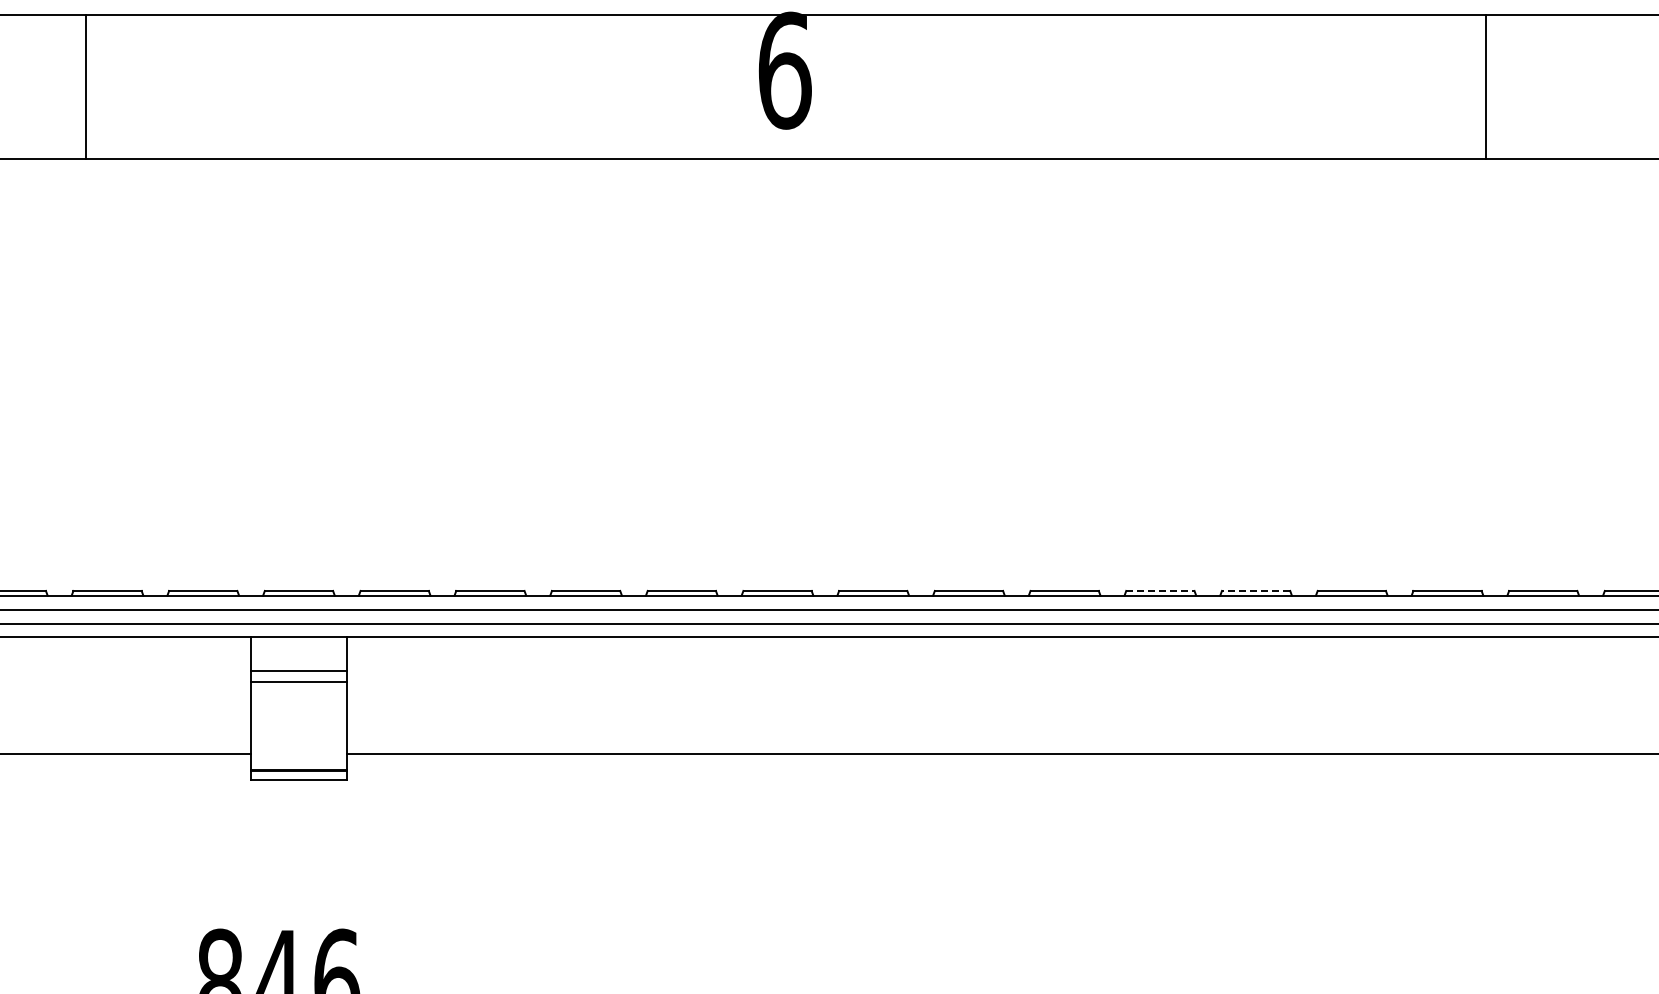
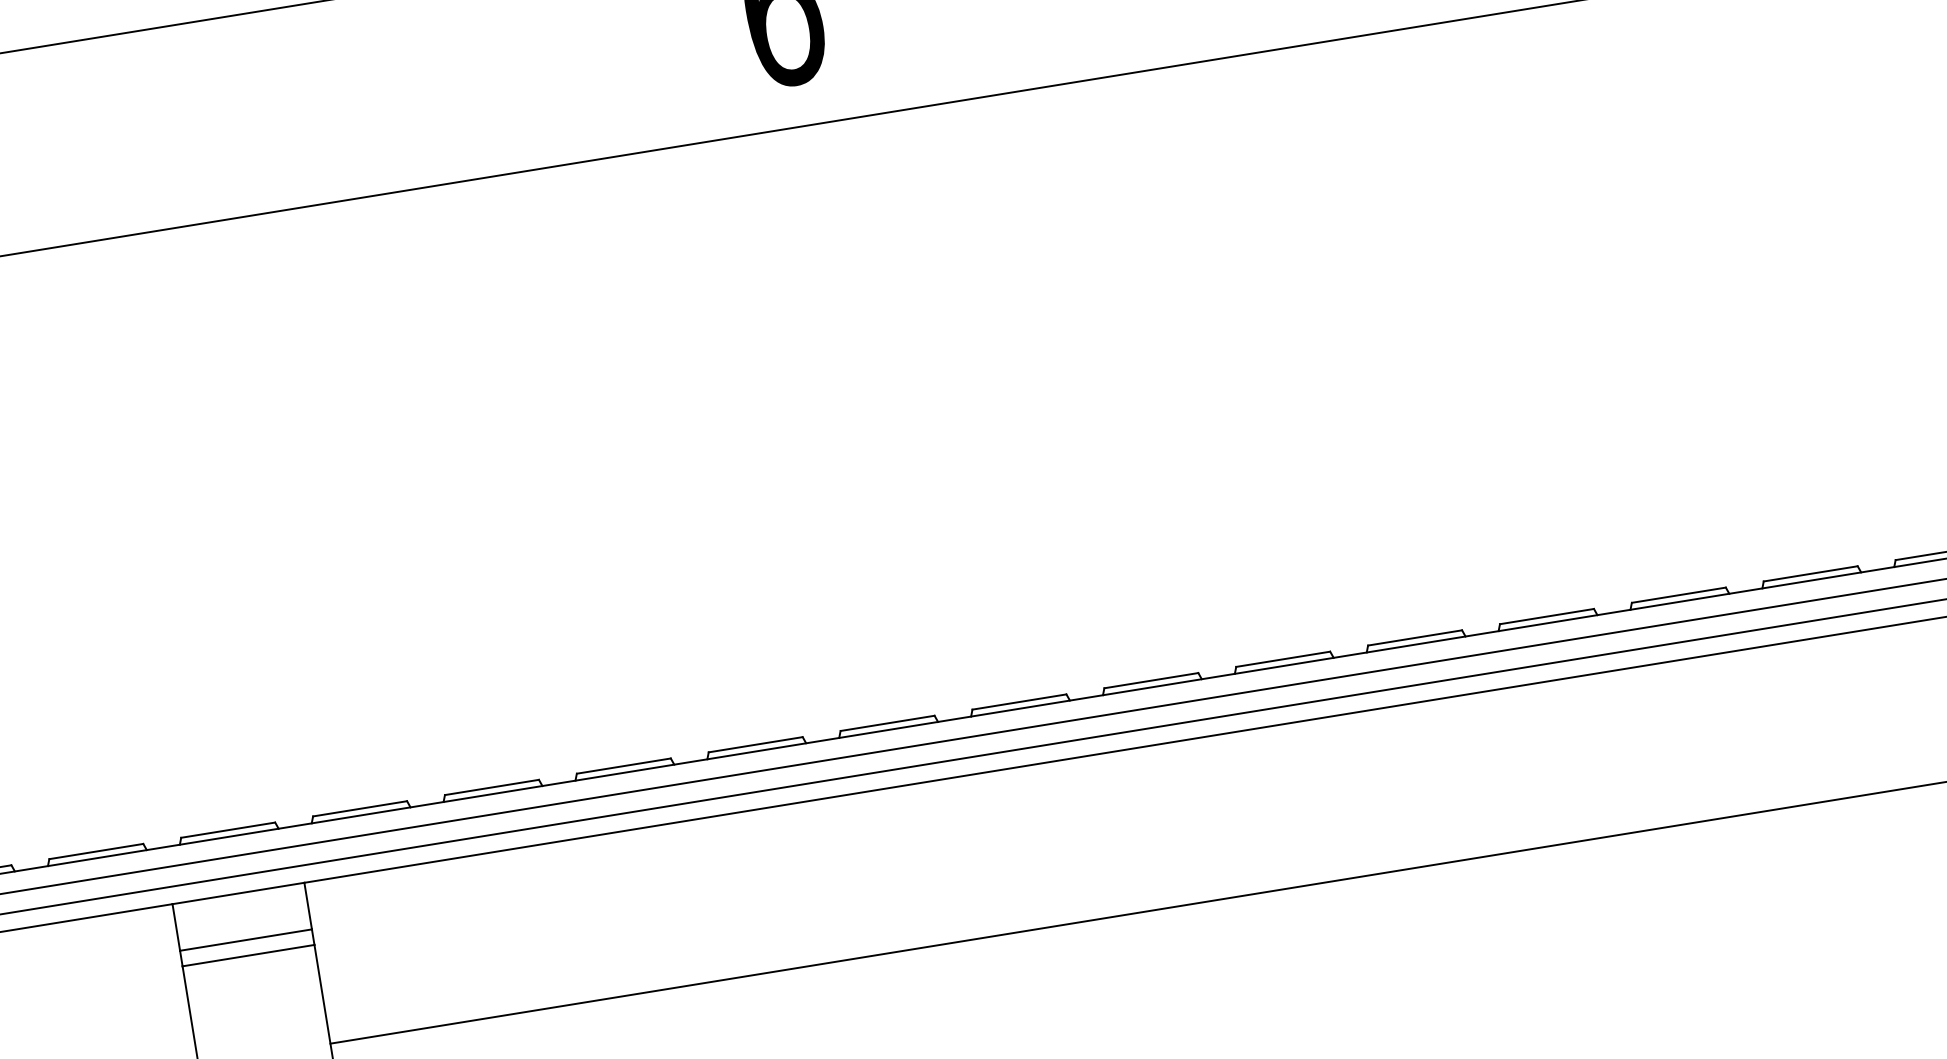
line: (1160, 590) -> (1415, 637), dashed -> solid
line: (1255, 590) -> (1546, 616), dashed -> solid

